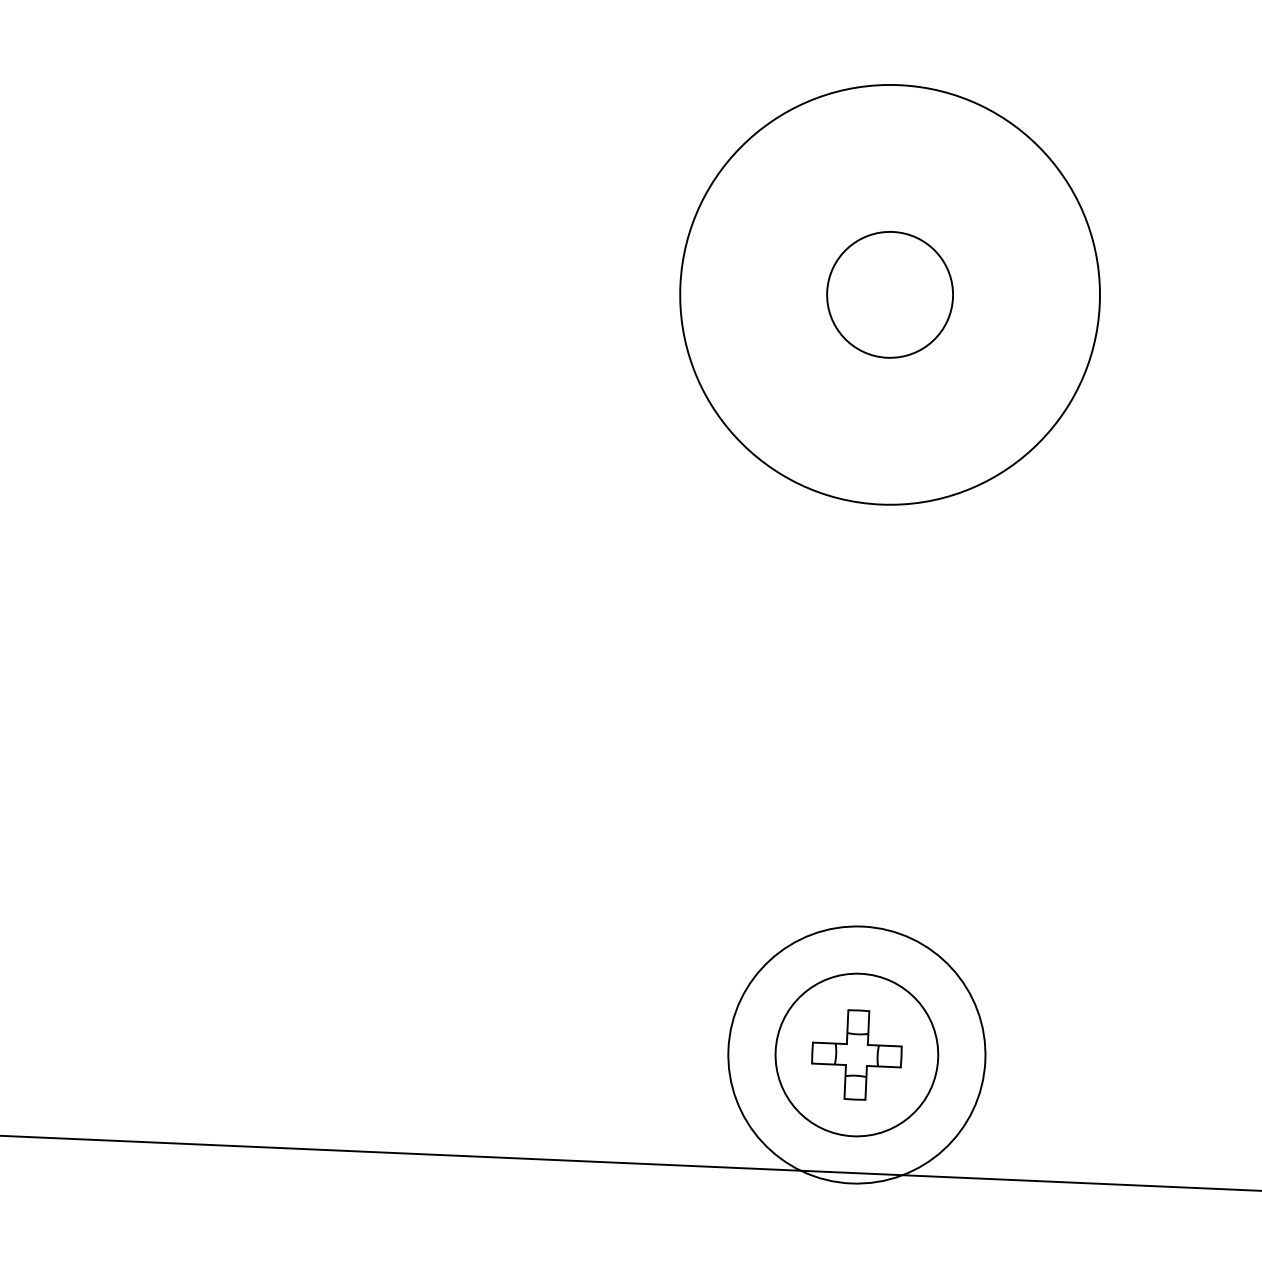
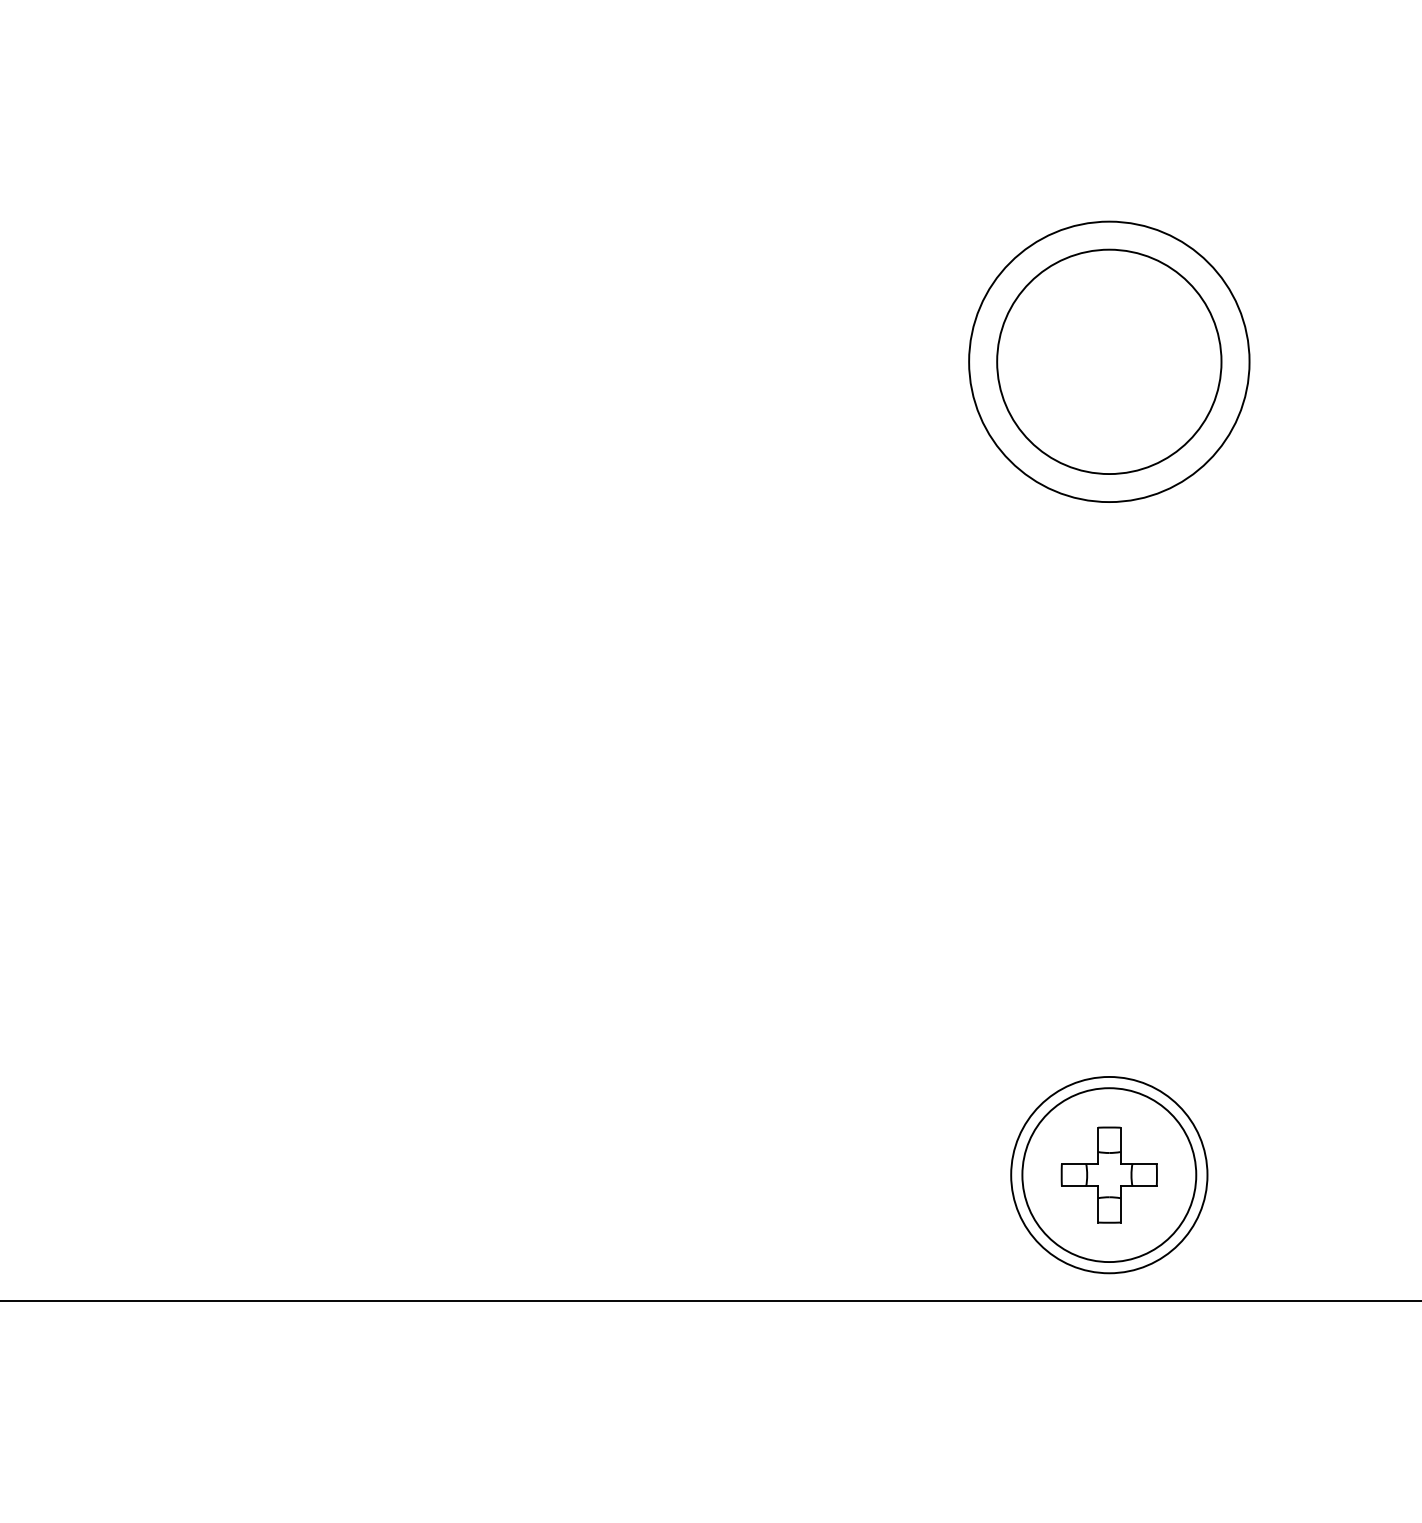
circle: (890, 294) -> (1109, 361), size x0.62
circle: (890, 294) -> (1109, 361), size x1.67
circle: (857, 1054) -> (1109, 1174), size x0.71

